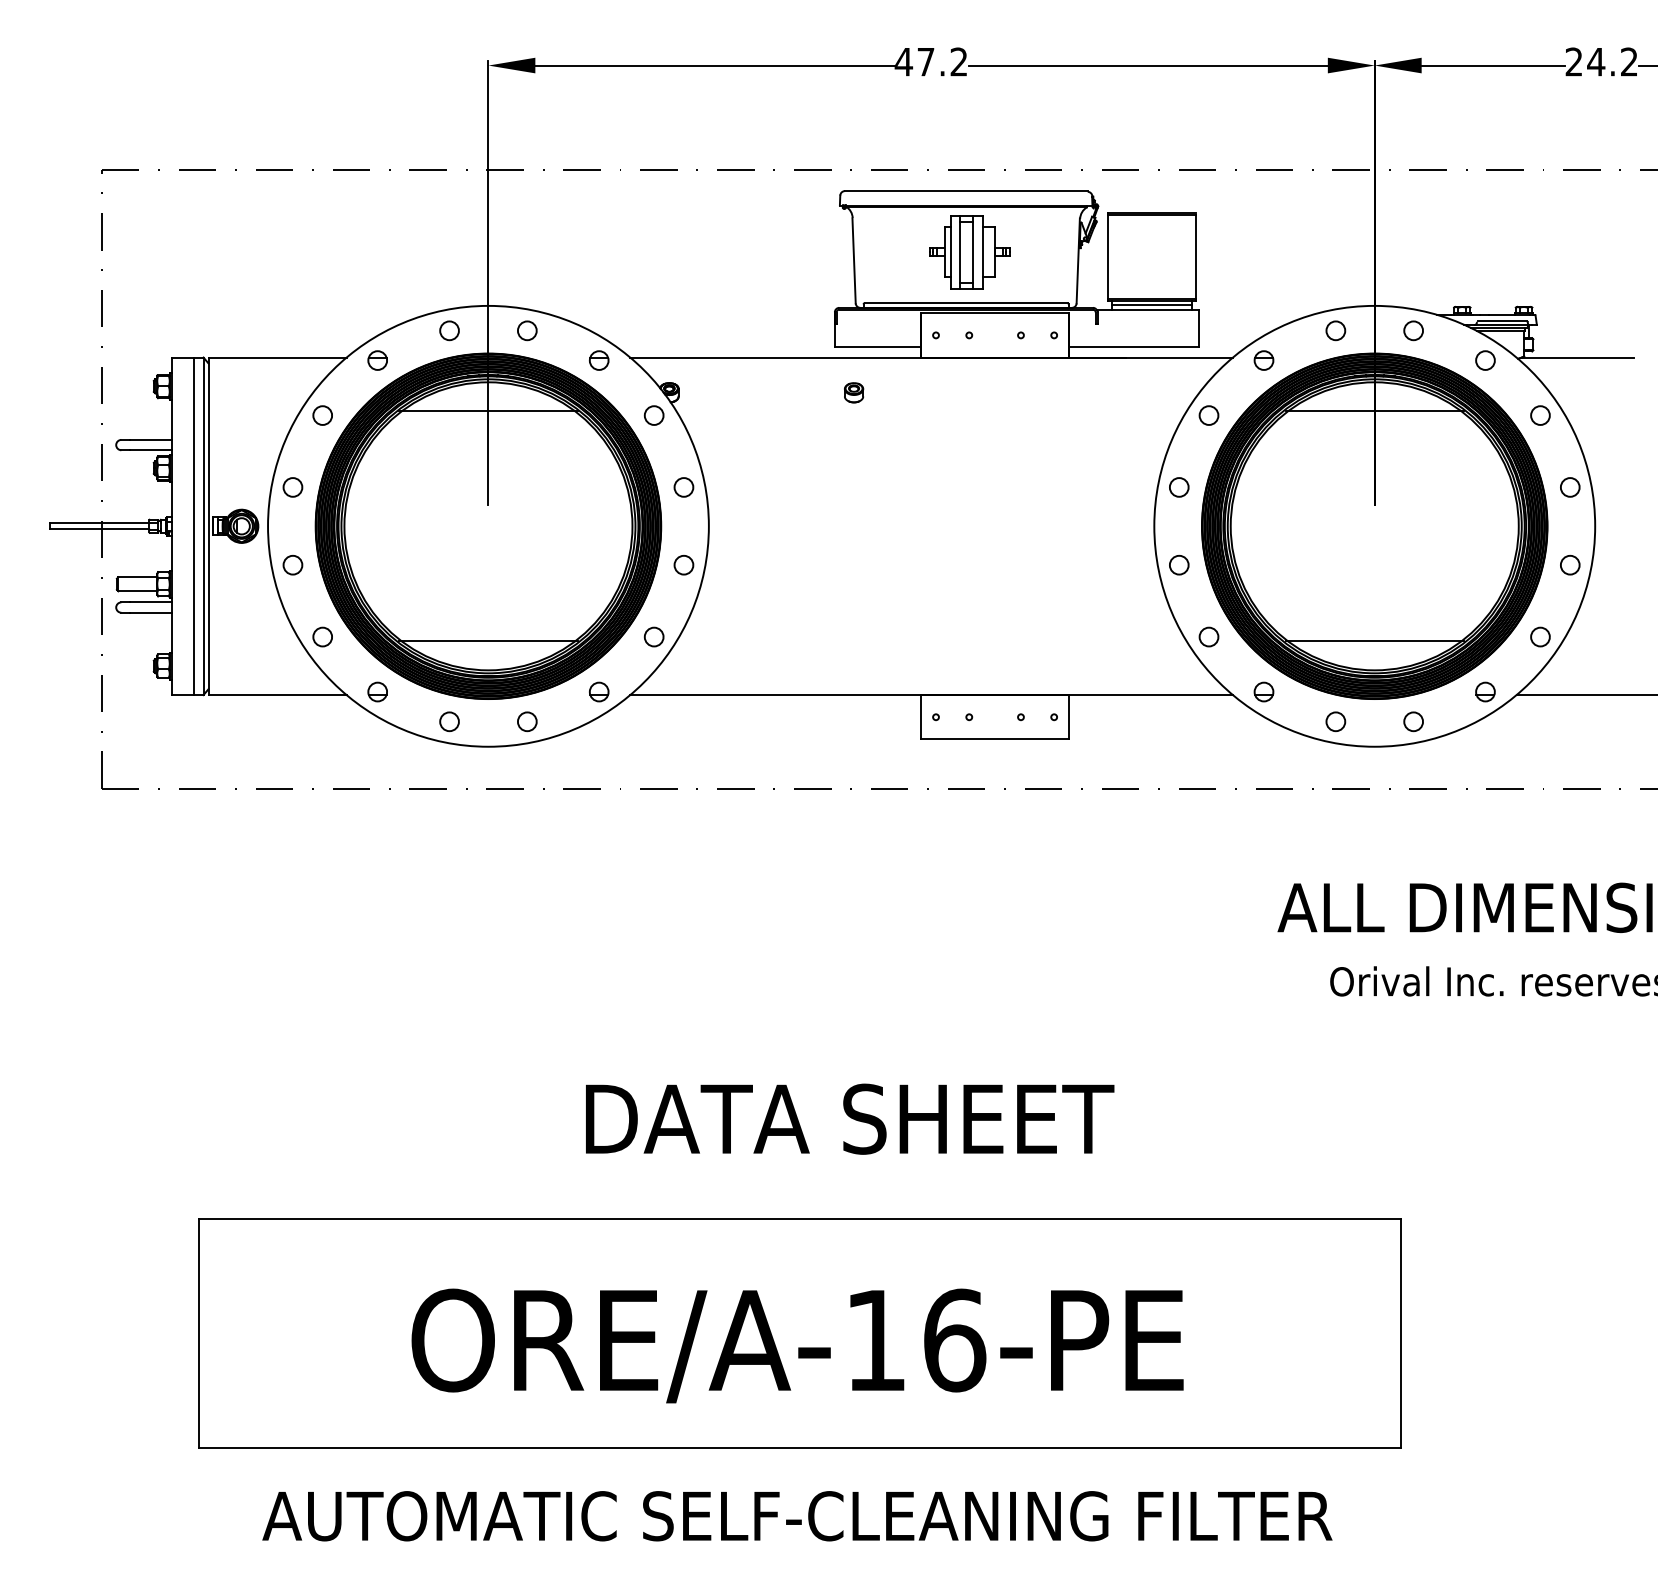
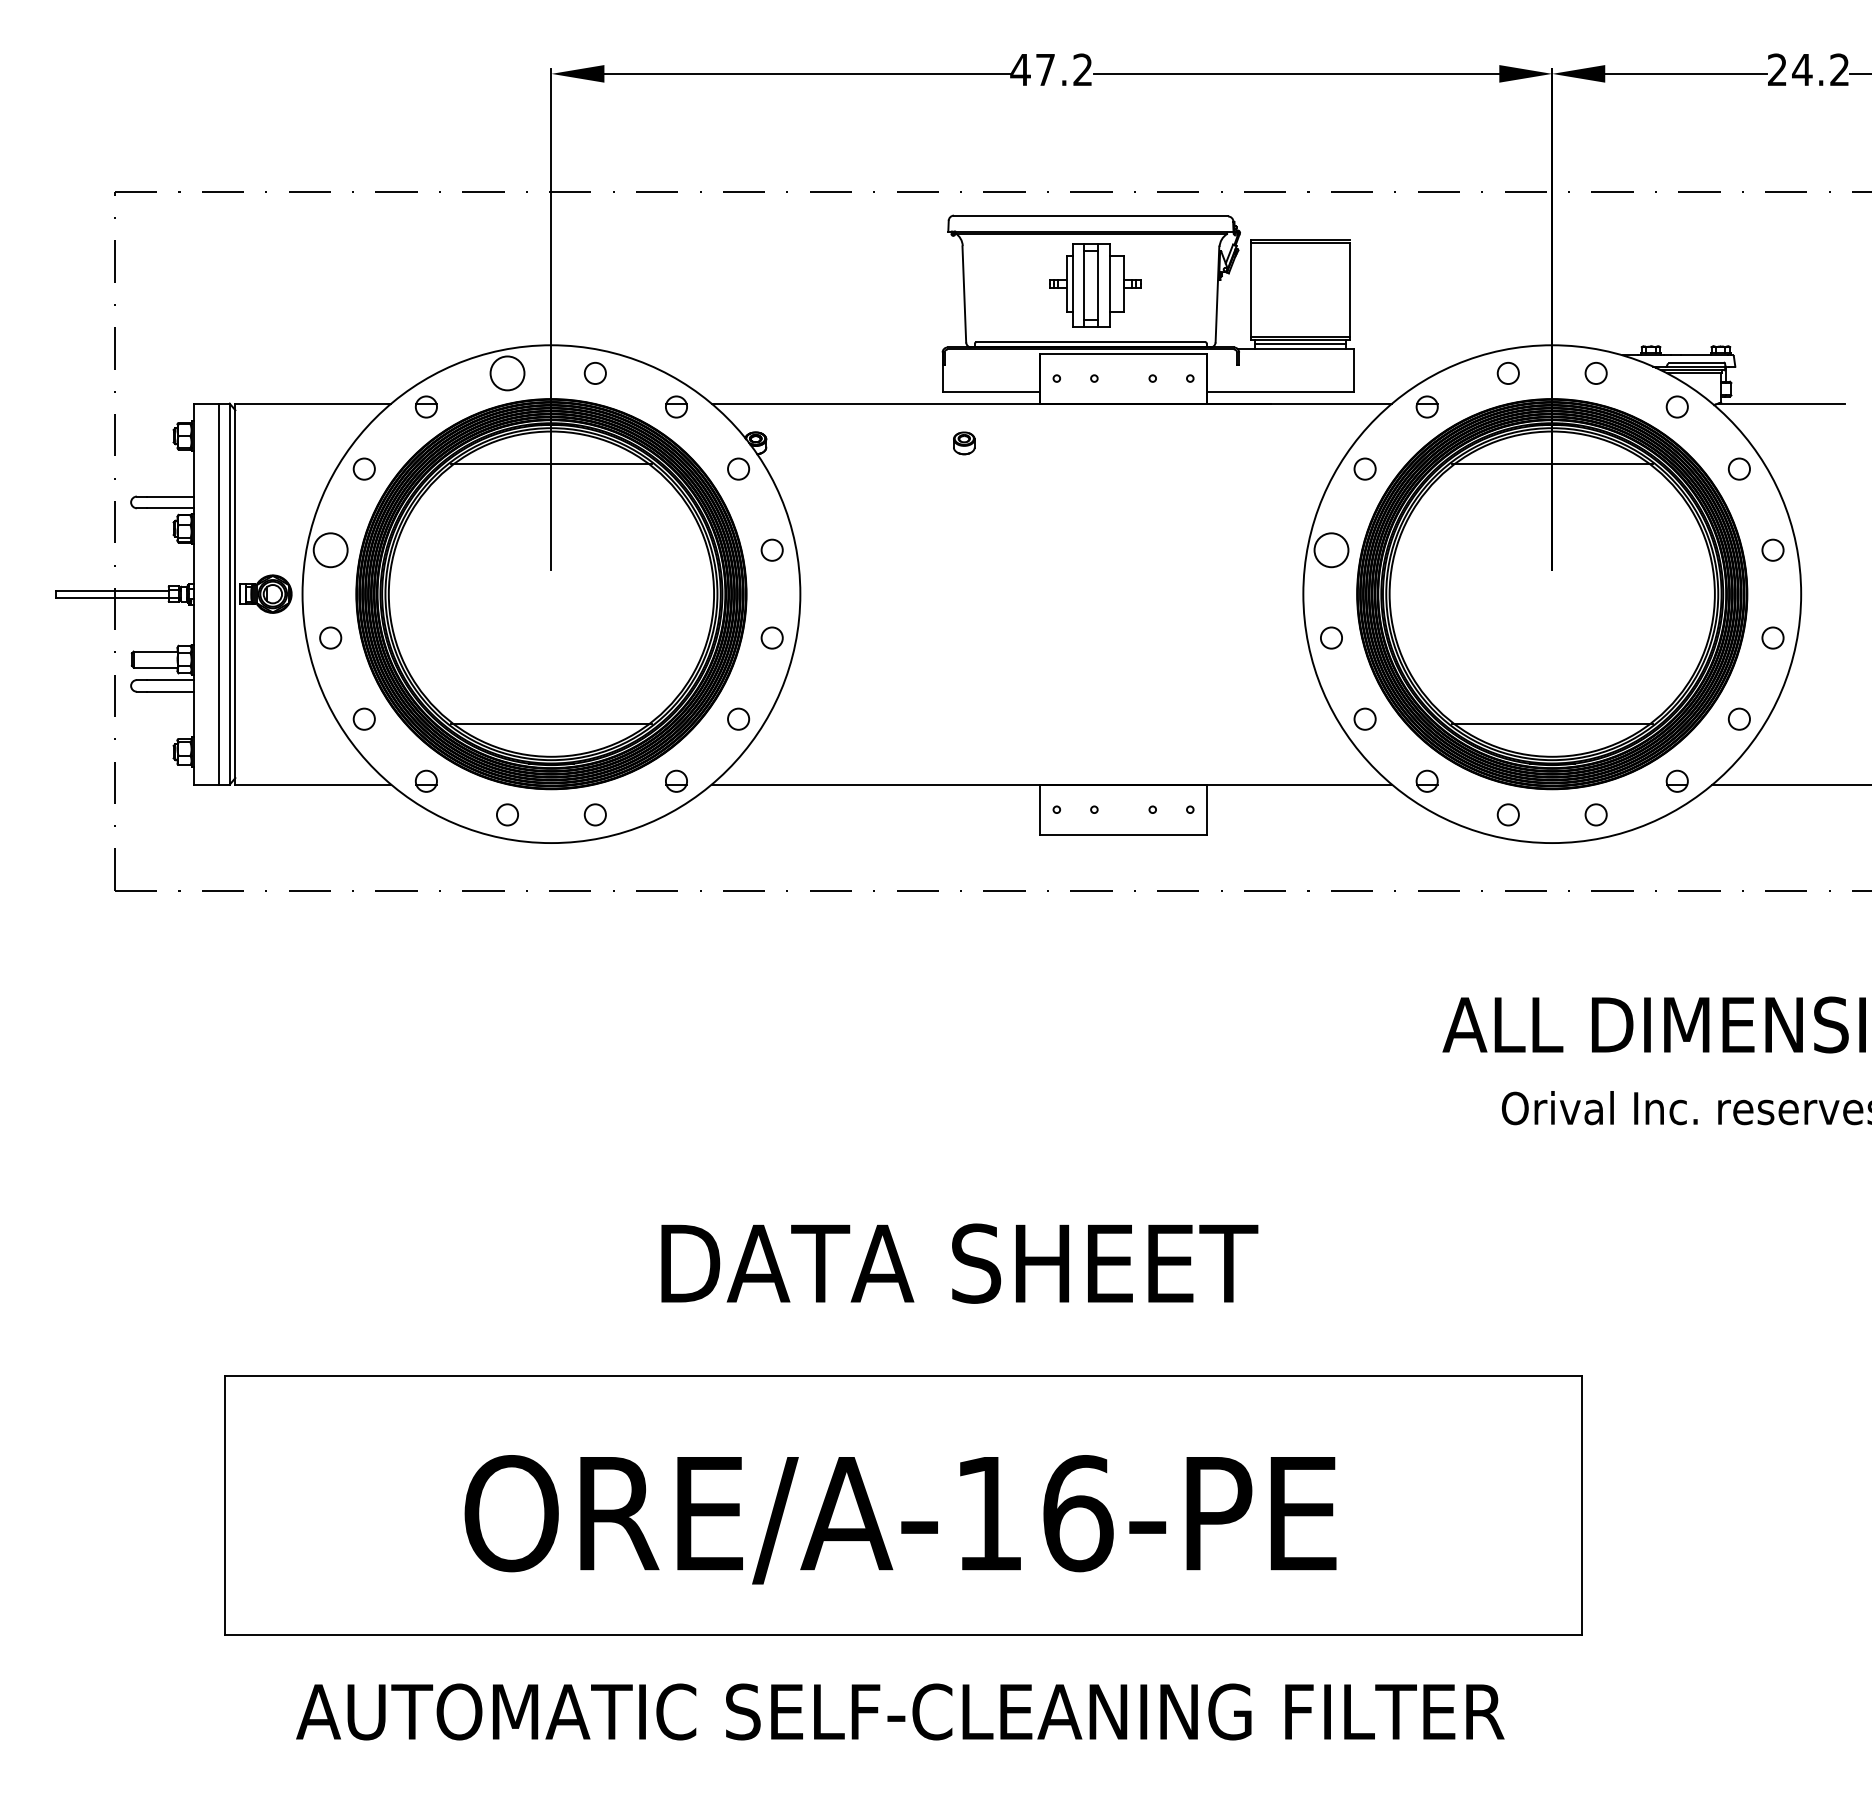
circle: (449, 330) -> (507, 373), size x1.6
circle: (292, 487) -> (330, 550), size x1.6
circle: (1178, 487) -> (1330, 550), size x1.6

